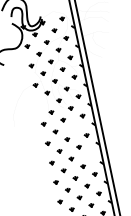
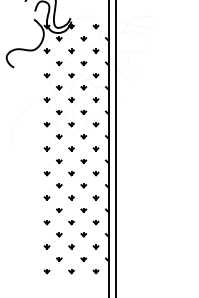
part: (39, 104) -> (46, 124), added
part: (74, 128) -> (83, 161), added
part: (90, 154) -> (95, 197), added

